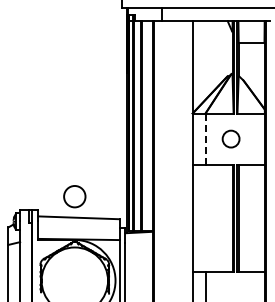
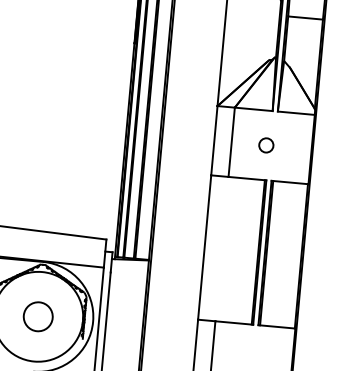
line: (205, 139) -> (231, 142), dashed -> solid
circle: (231, 139) -> (266, 145), size x0.62
circle: (74, 196) -> (37, 316), moved

